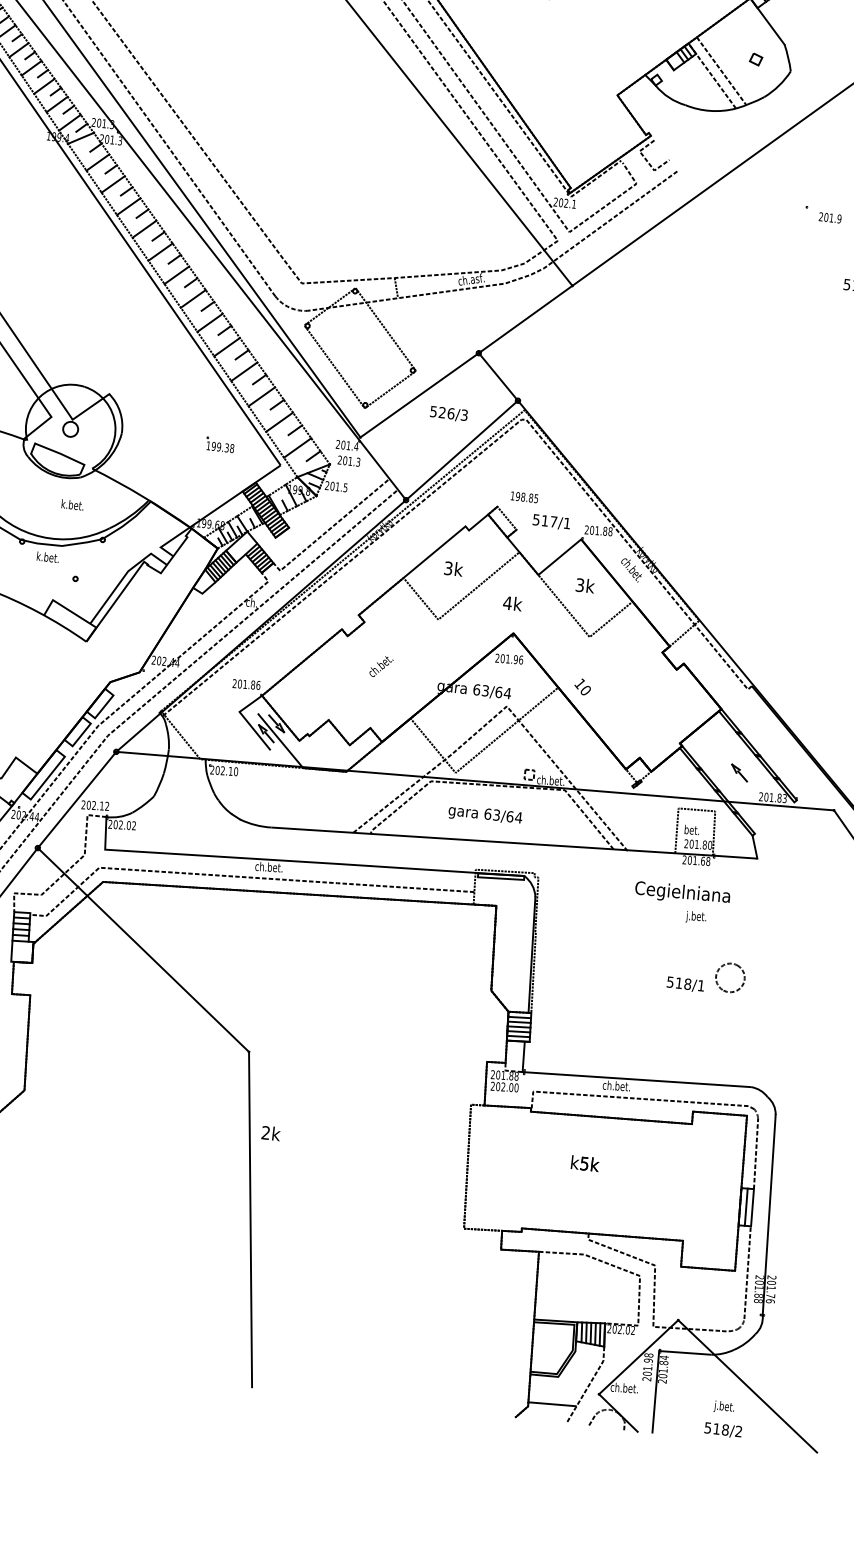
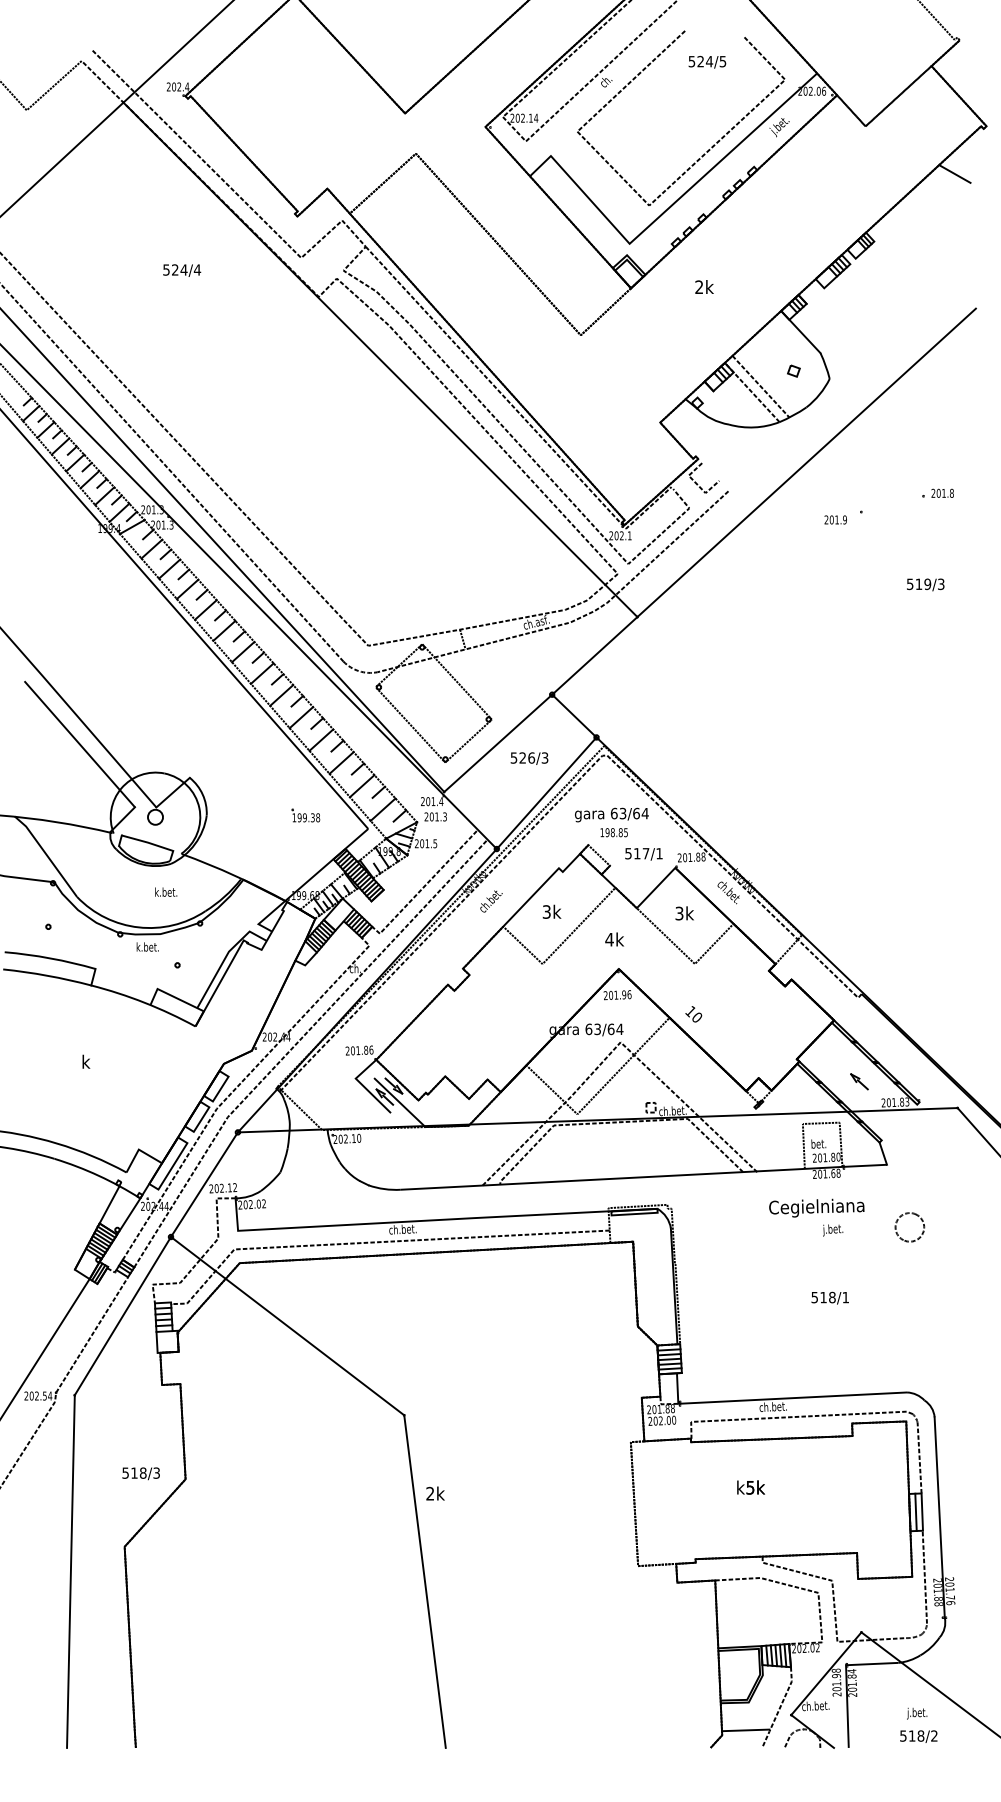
text: (830, 217) -> (835, 519), moved
text: (381, 666) -> (491, 901), moved
text: (485, 814) -> (611, 814), moved
part: (720, 987) -> (901, 1237), moved

